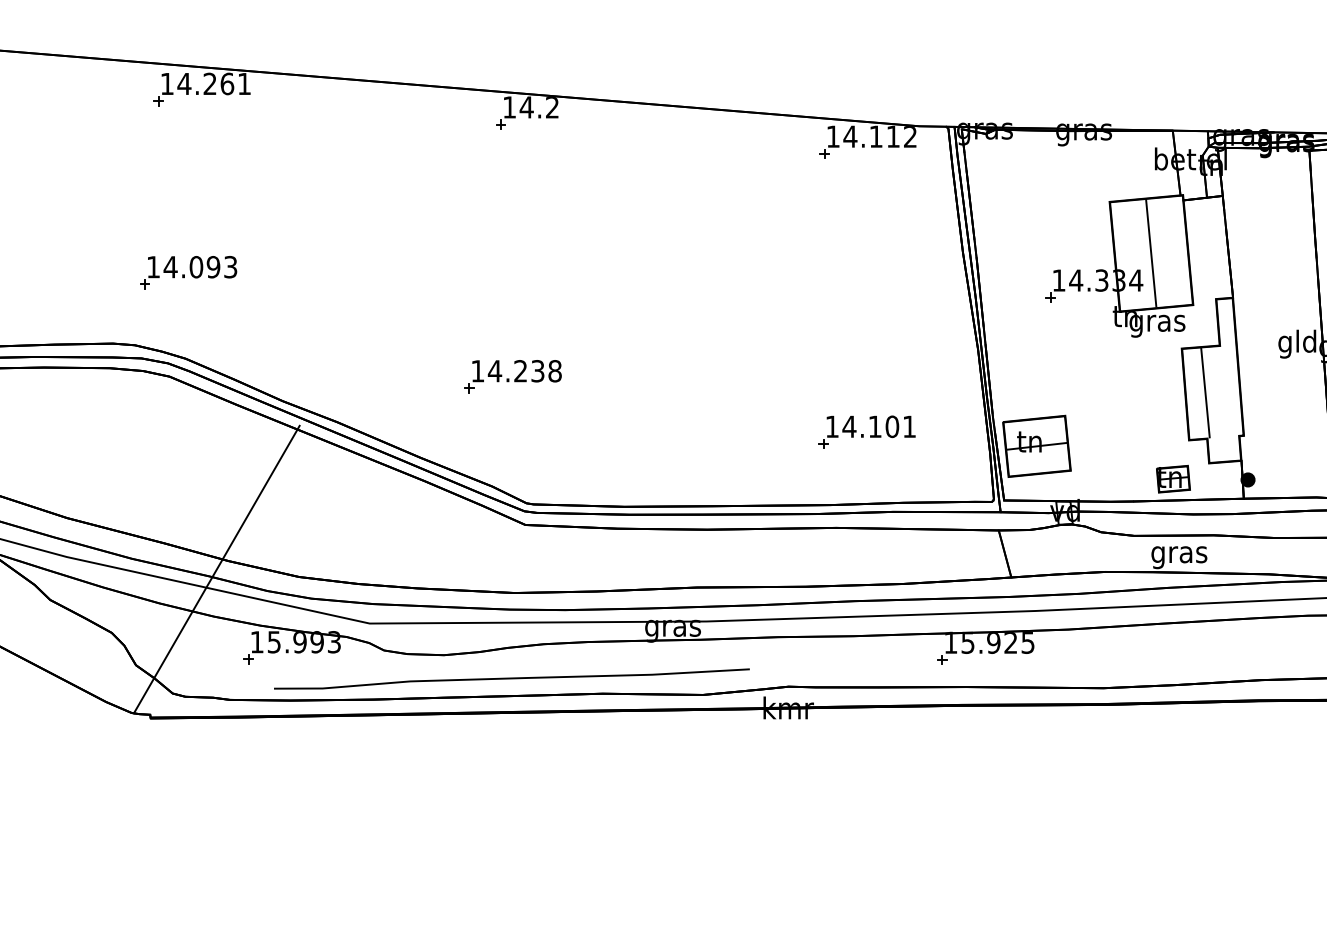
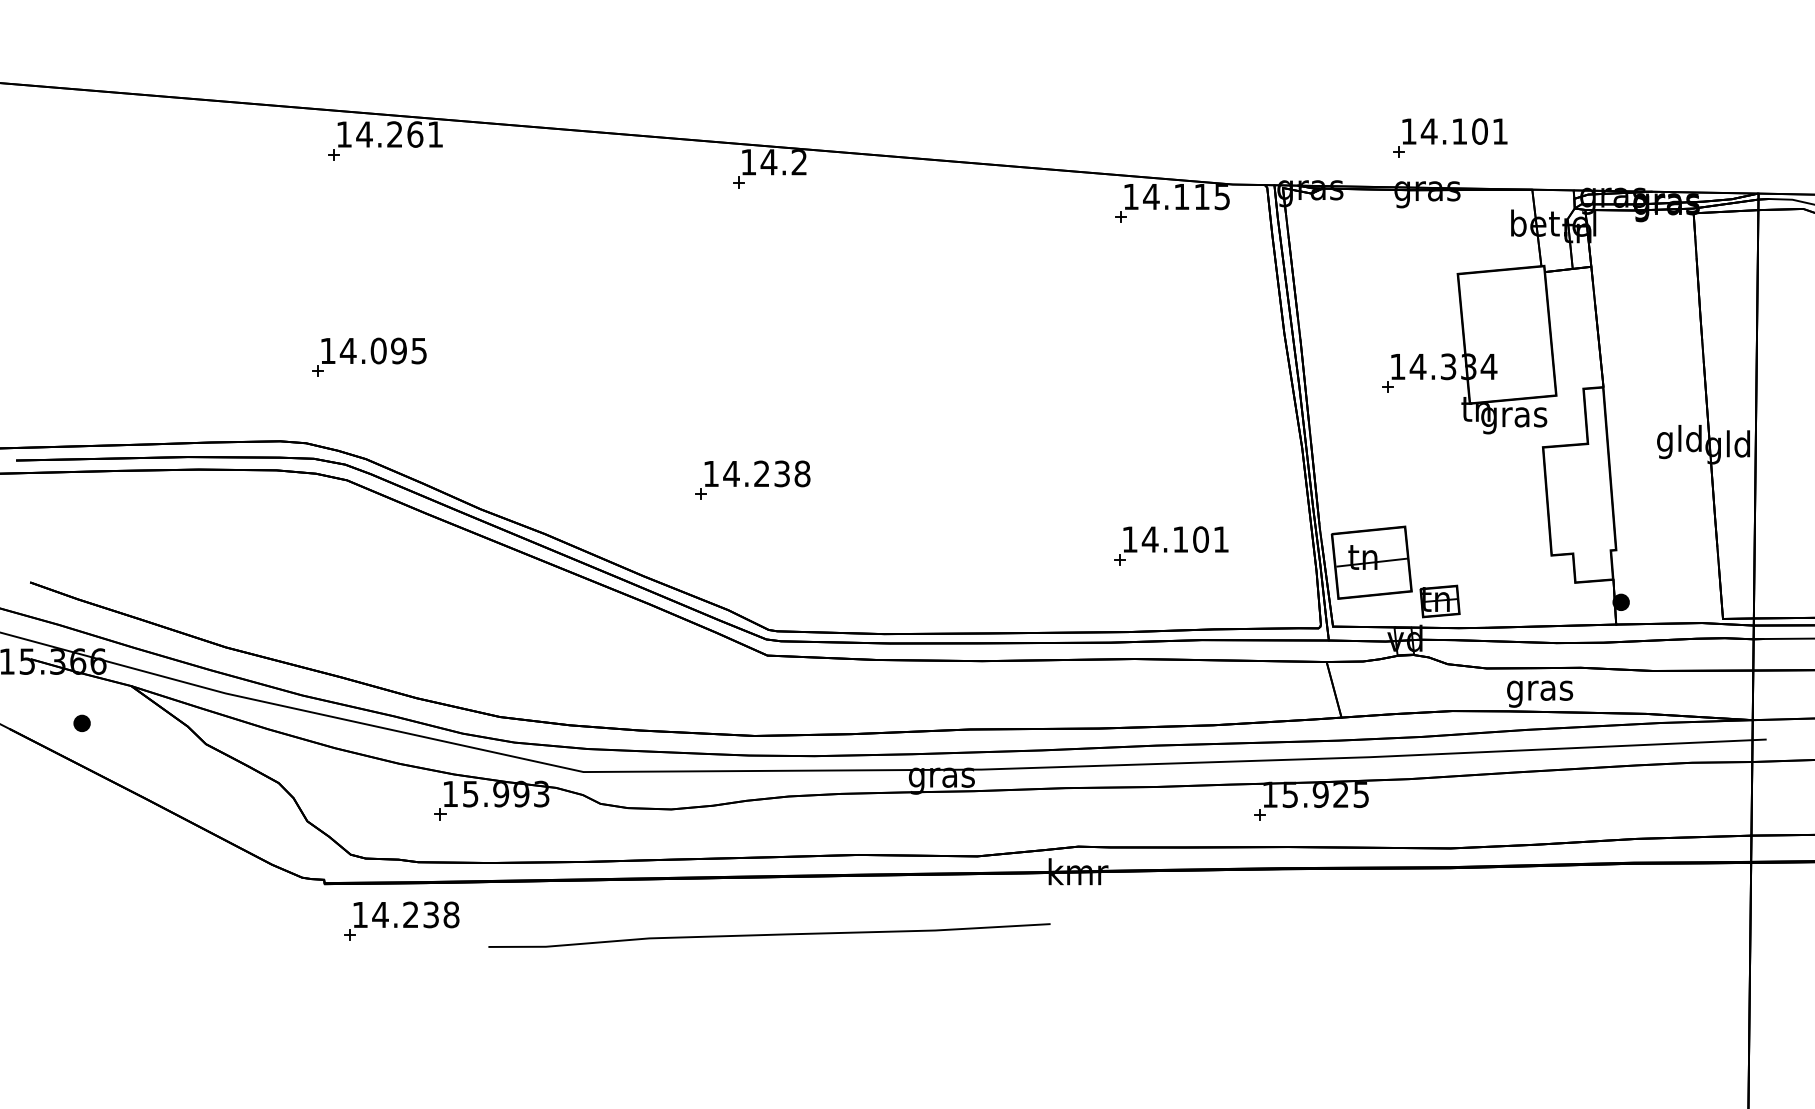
part: (1103, 86) -> (1450, 137), added
text: (909, 137) -> (1221, 197), 14.112 -> 14.115
line: (1150, 253) -> (1506, 334), removed
text: (230, 266) -> (419, 350), 14.093 -> 14.095
line: (1205, 392) -> (1570, 499), removed
part: (1172, 479) -> (1439, 601), moved
line: (216, 569) -> (402, 708), removed
curve: (511, 678) -> (769, 935), moved
part: (215, 749) -> (401, 920), added

